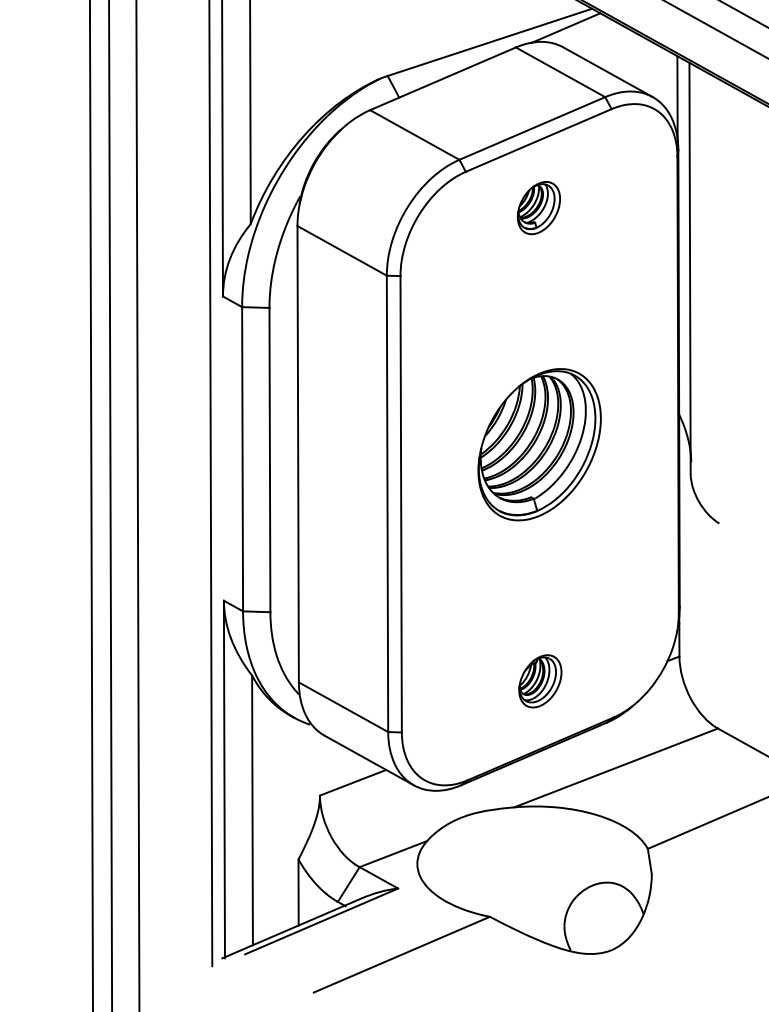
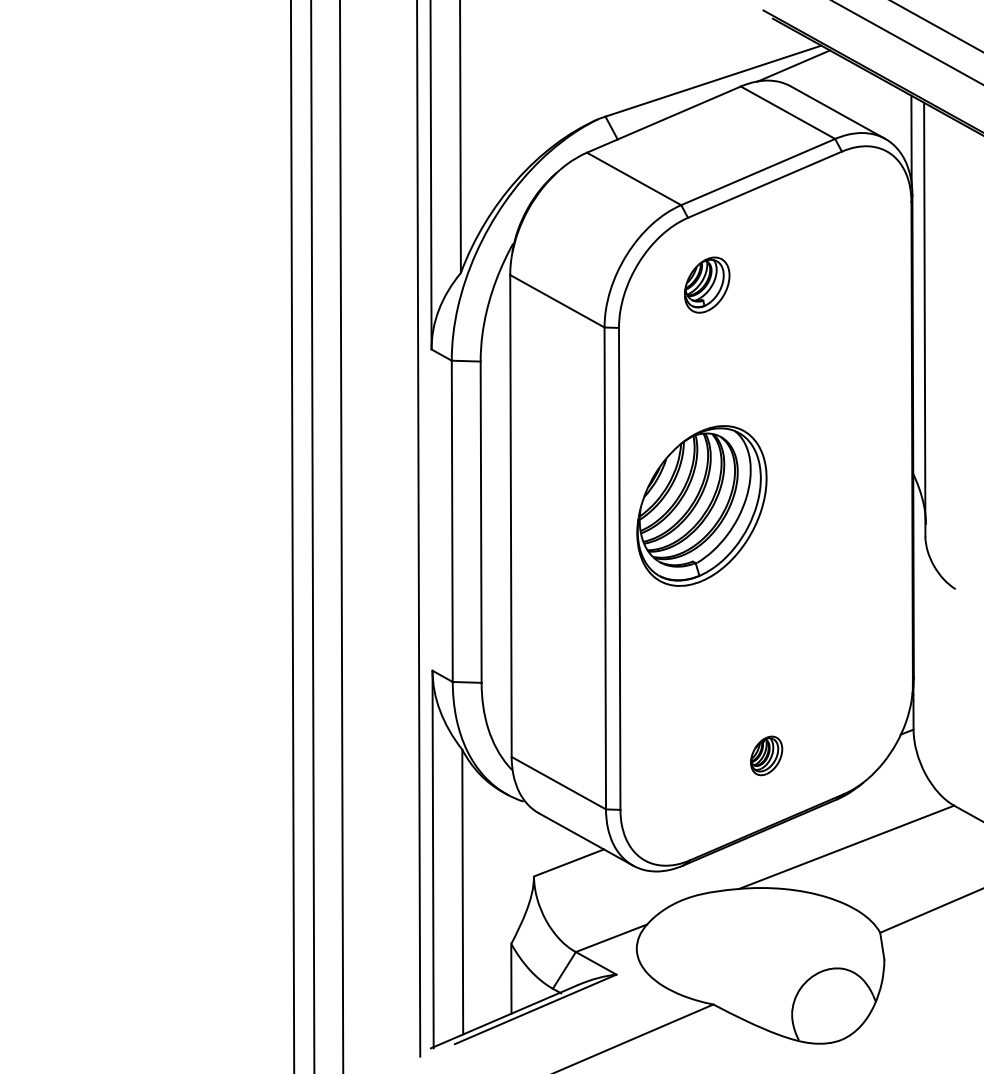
part: (539, 207) -> (707, 284), moved
part: (539, 444) -> (701, 505), moved
part: (540, 680) -> (766, 755), size x0.7

